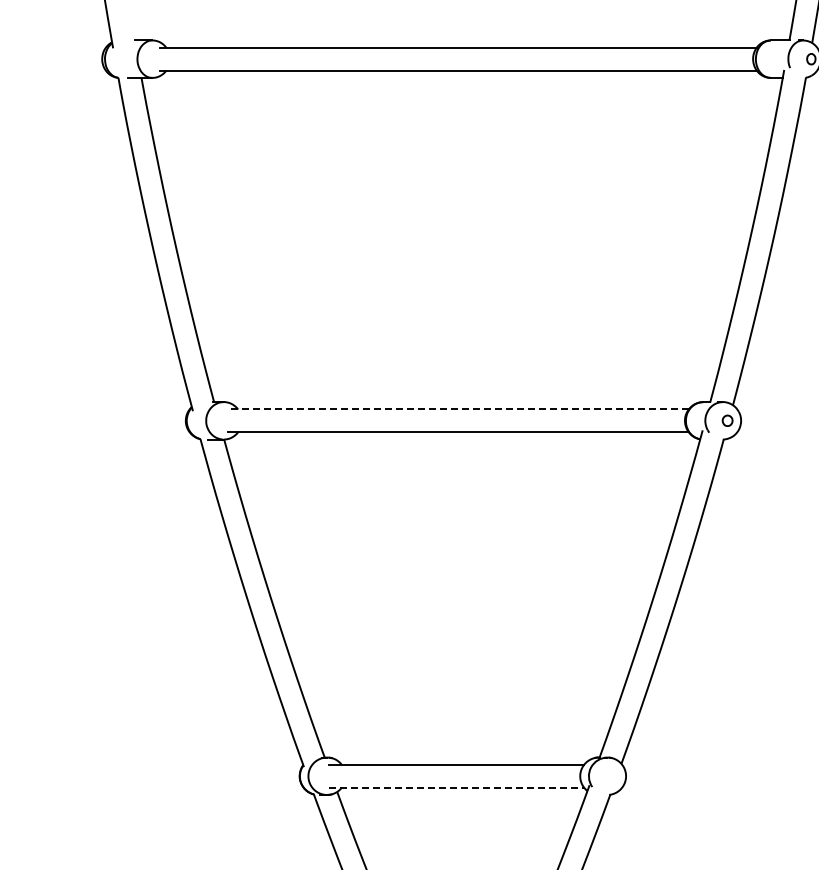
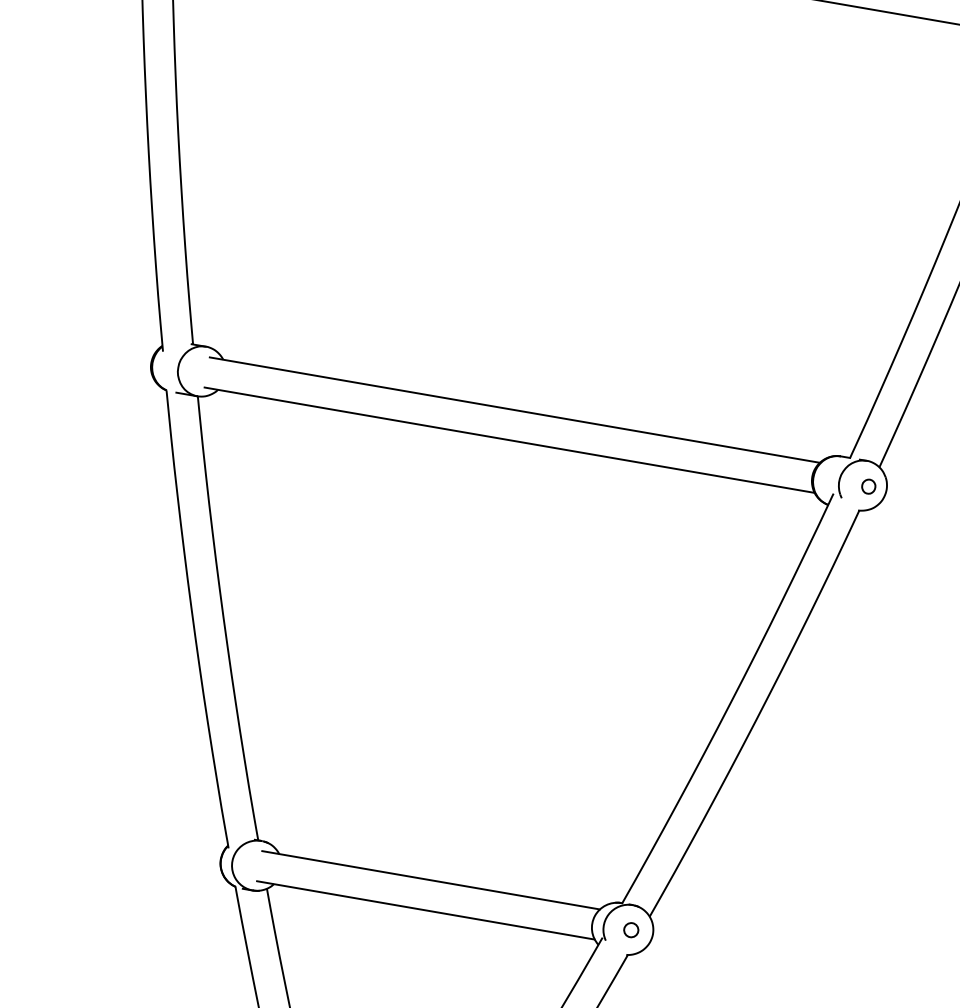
line: (457, 409) -> (513, 409), dashed -> solid
circle: (609, 776) -> (630, 930), added
line: (456, 787) -> (425, 910), dashed -> solid

